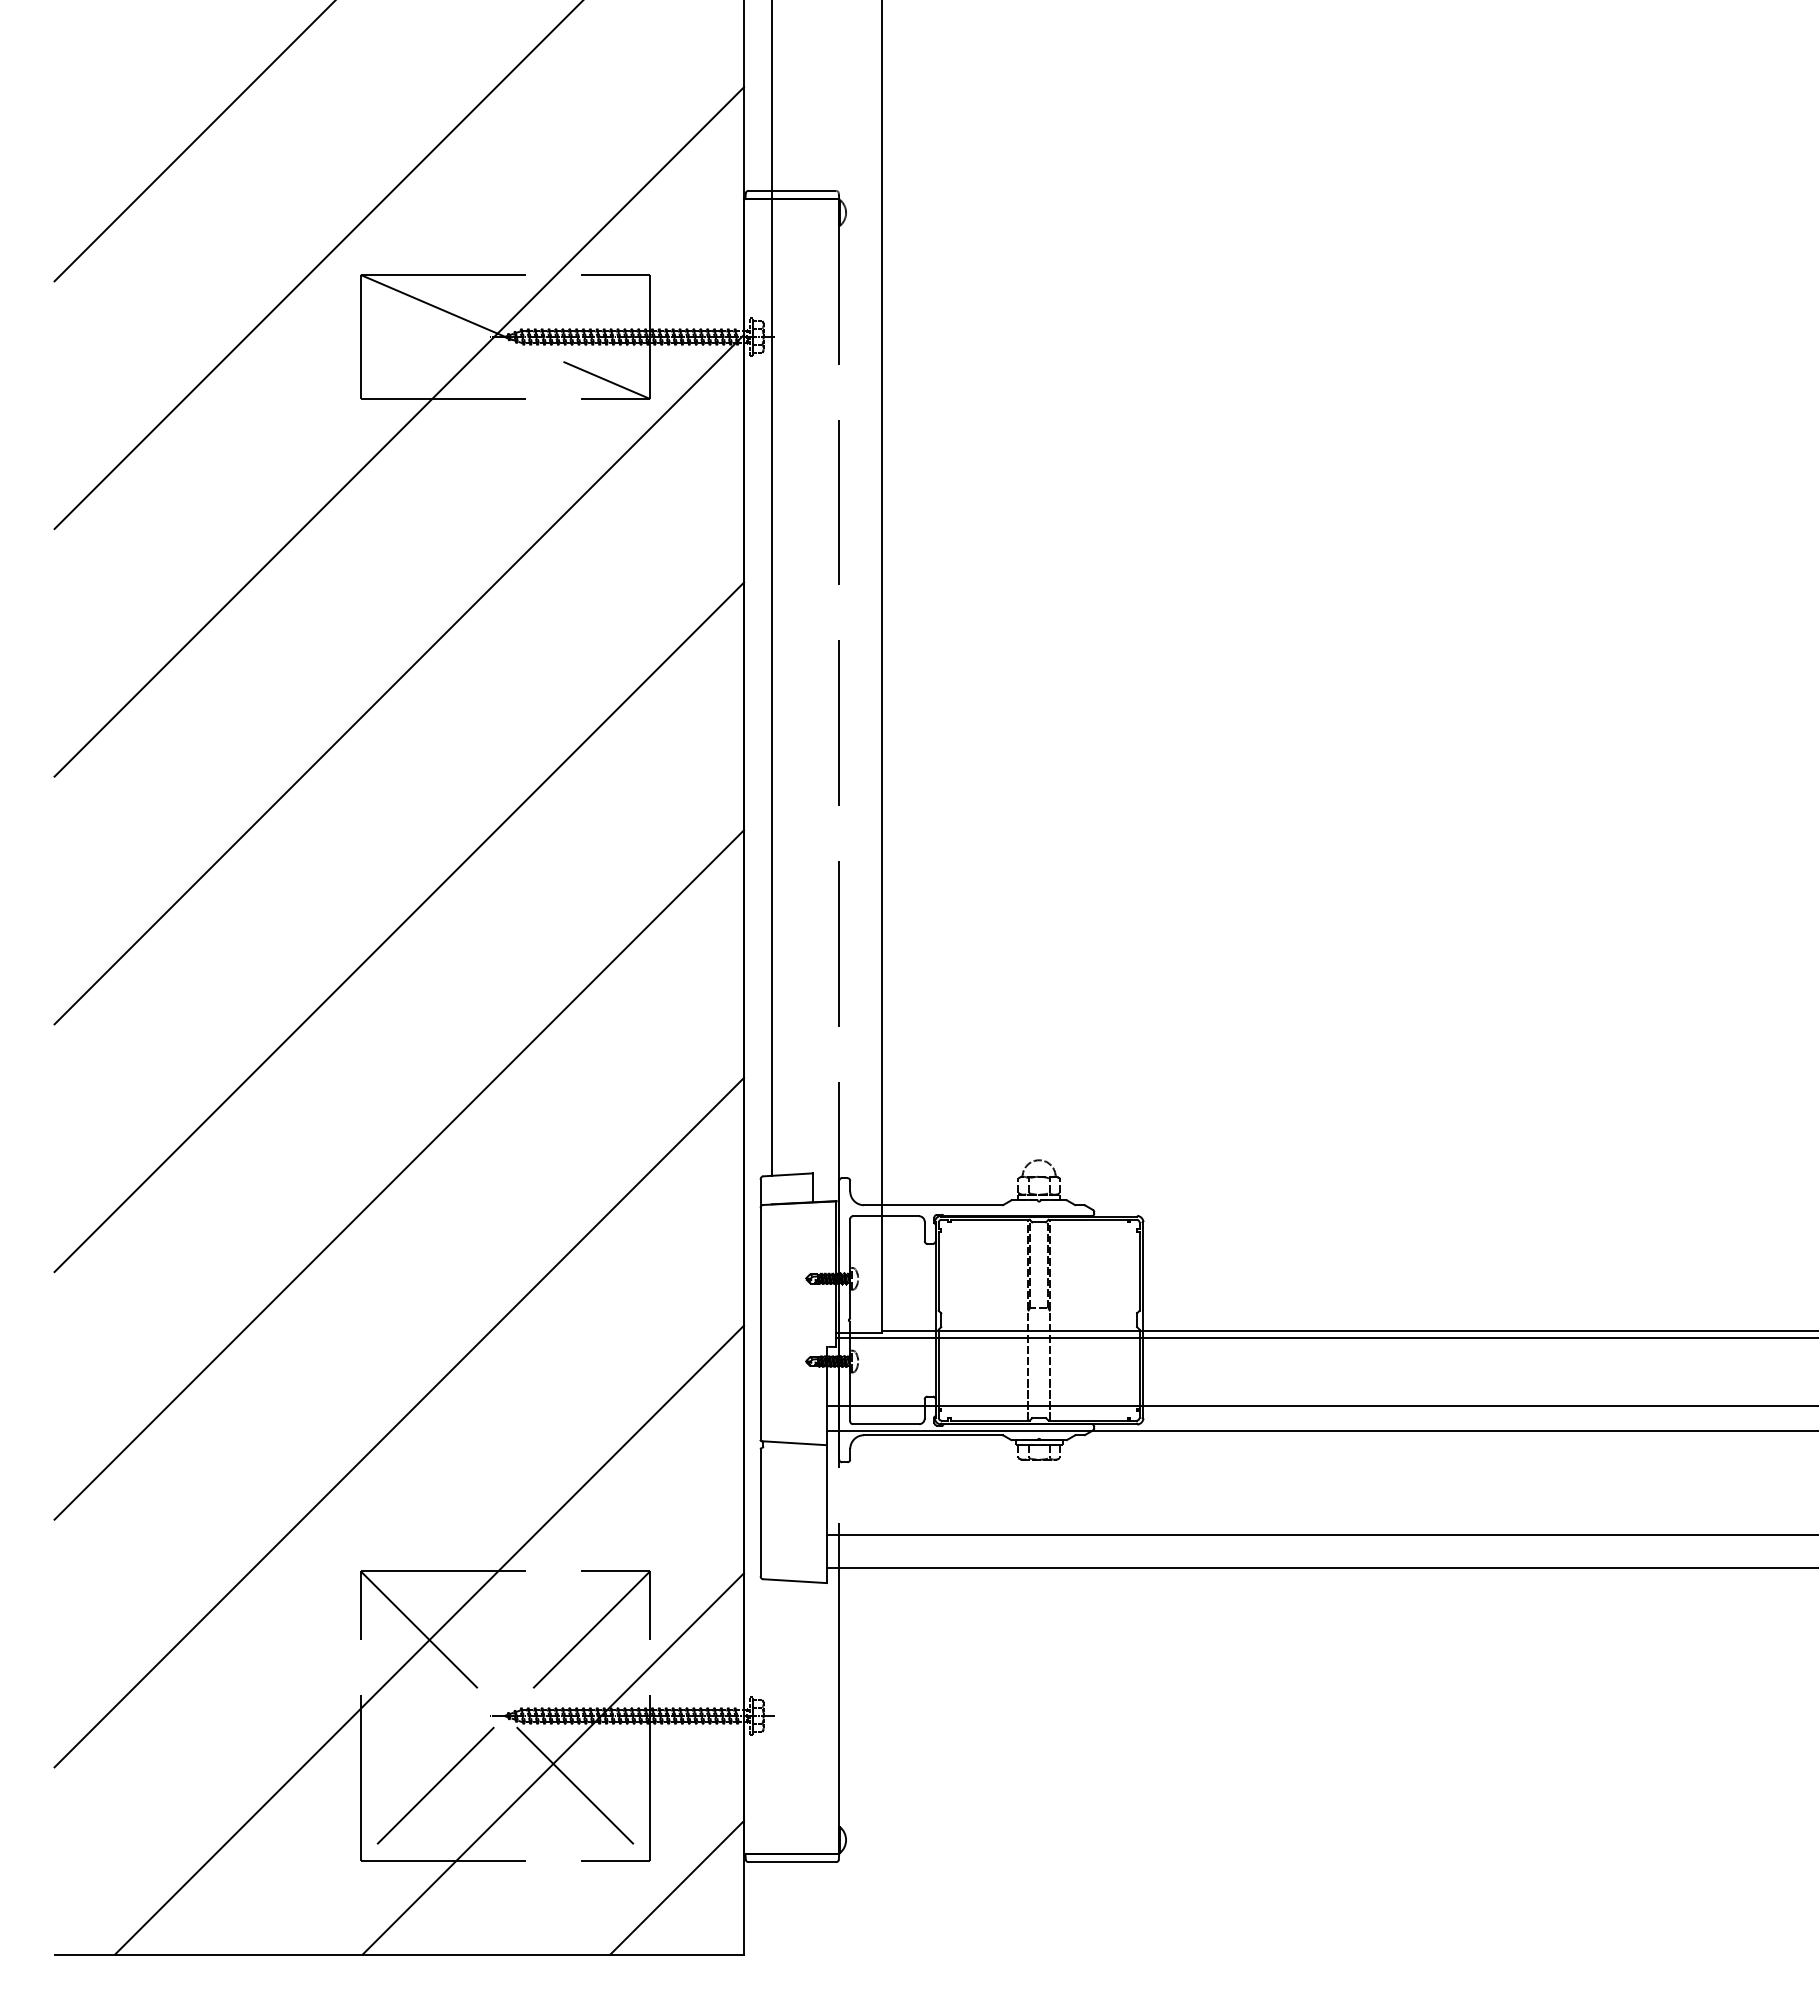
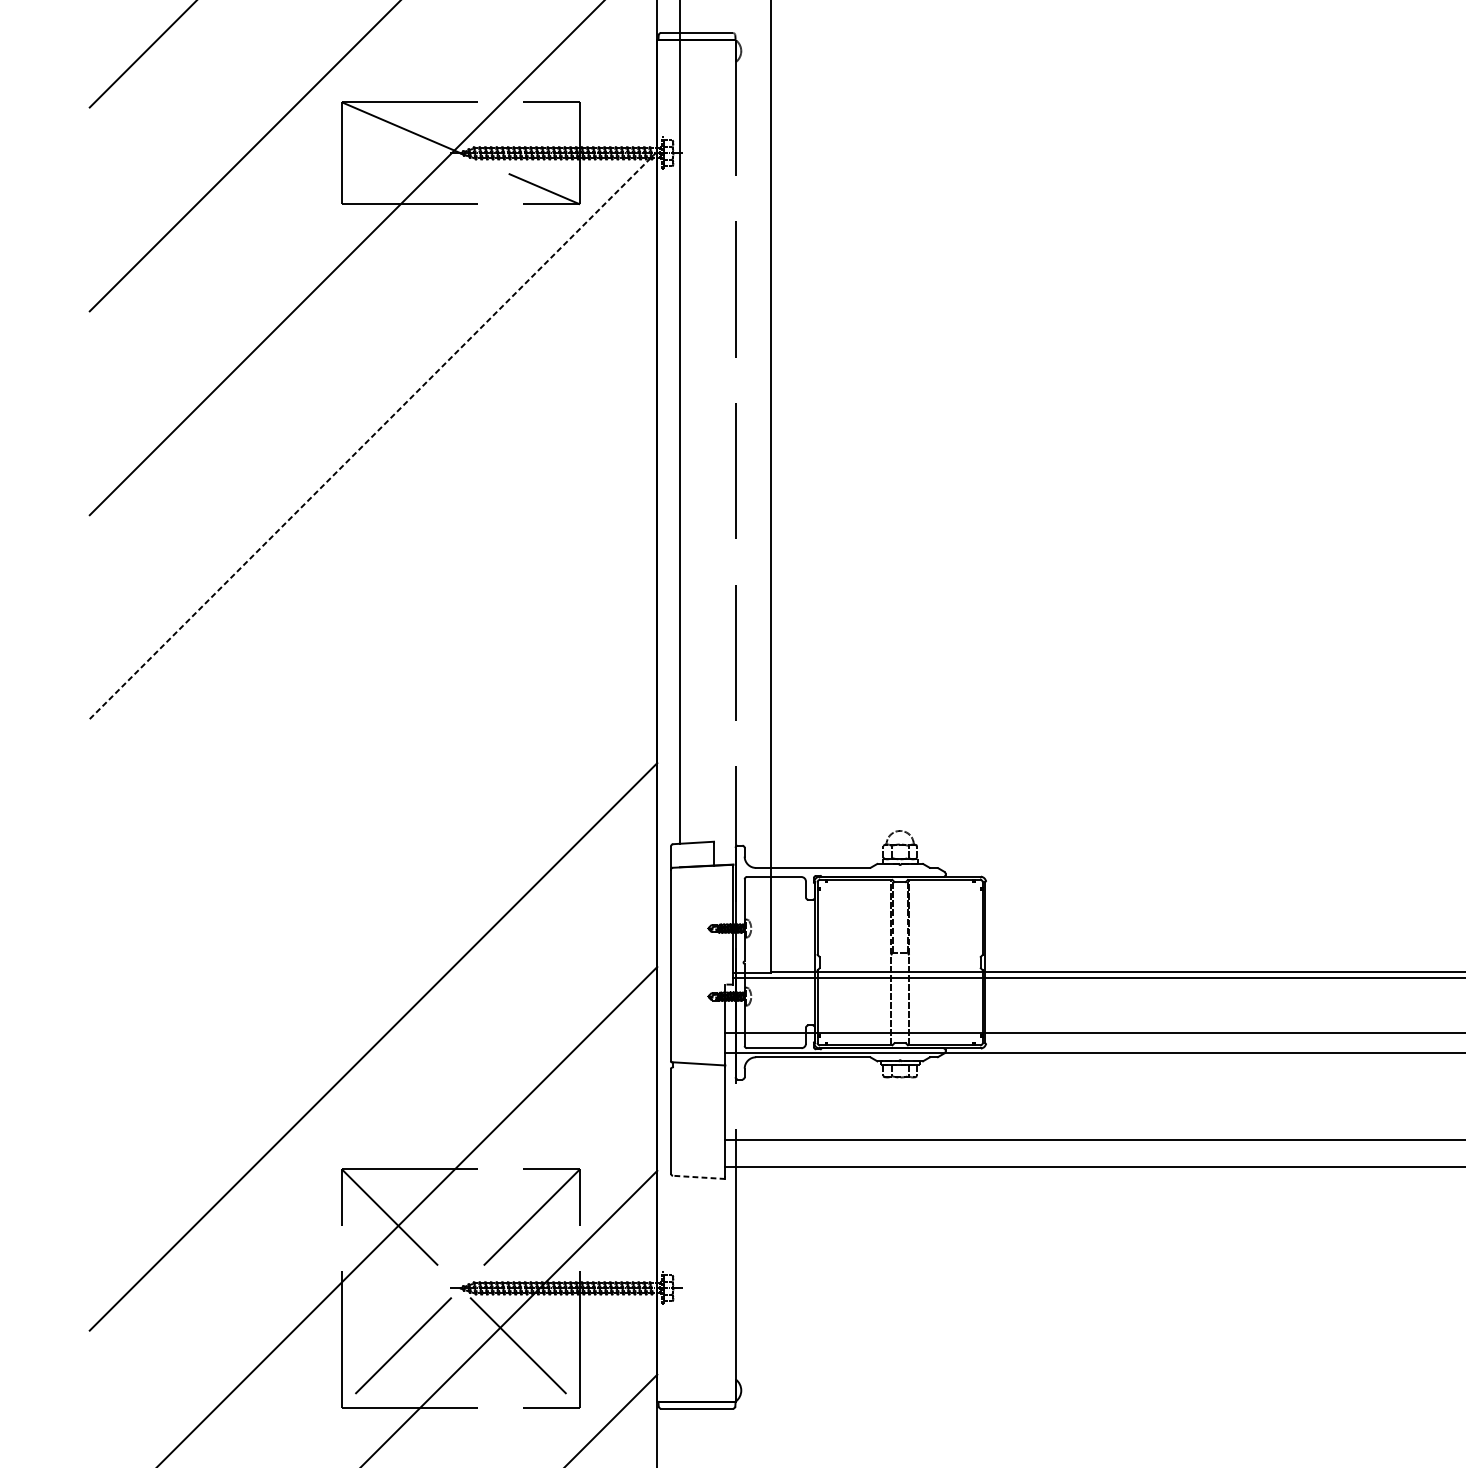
line: (399, 679) -> (373, 435), solid -> dashed
line: (399, 927) -> (373, 639), removed
line: (399, 1174) -> (373, 842), removed
line: (795, 1581) -> (699, 1177), solid -> dashed

